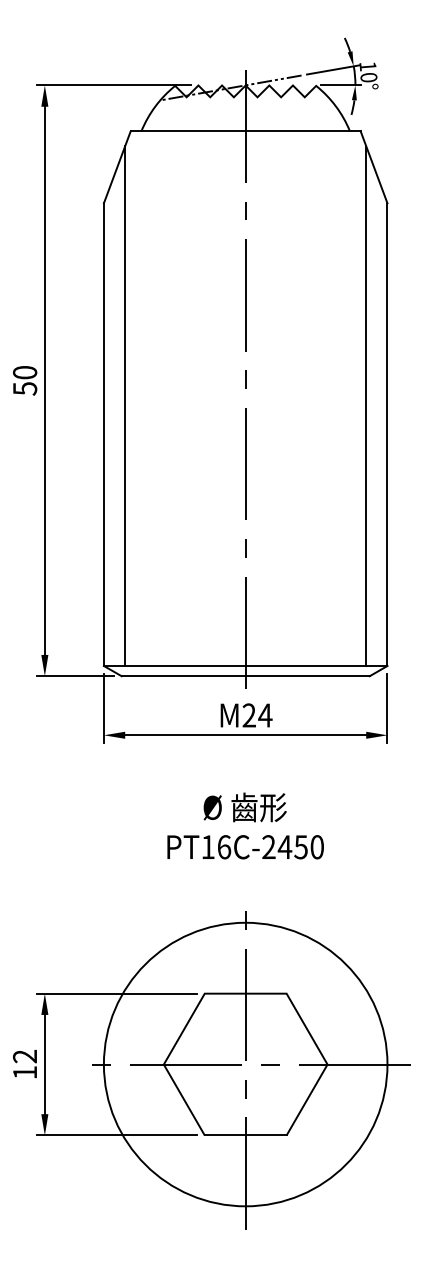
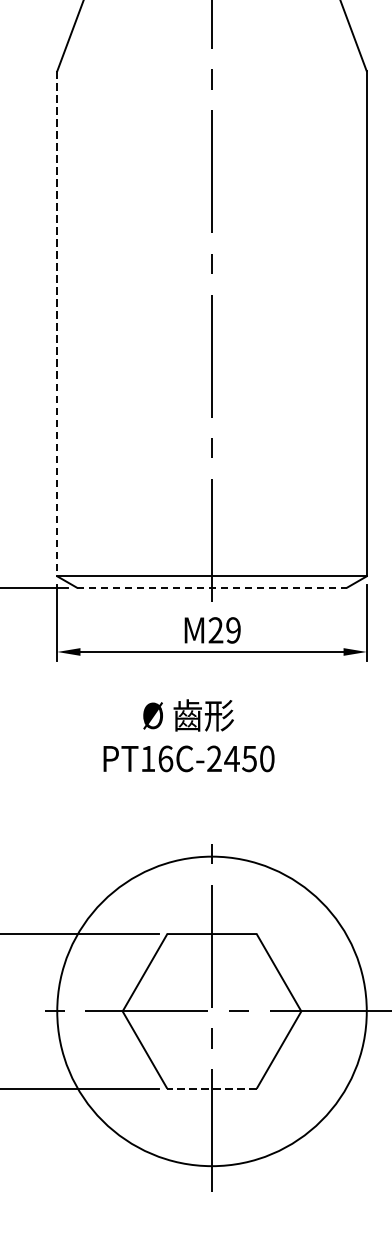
line: (125, 405) -> (80, 291), removed
line: (366, 405) -> (343, 291), removed
line: (103, 435) -> (56, 324), solid -> dashed
line: (246, 676) -> (212, 587), solid -> dashed
text: (265, 715) -> (233, 630), M24 -> M29
text: (245, 825) -> (188, 735), moved
line: (245, 1135) -> (211, 1088), solid -> dashed

